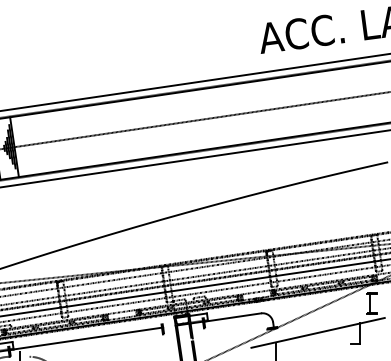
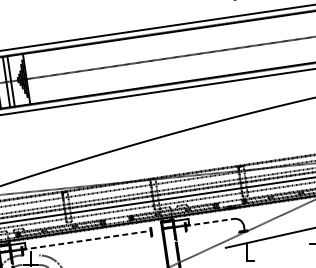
line: (232, 317) -> (209, 222), solid -> dashed
line: (86, 338) -> (87, 240), solid -> dashed

